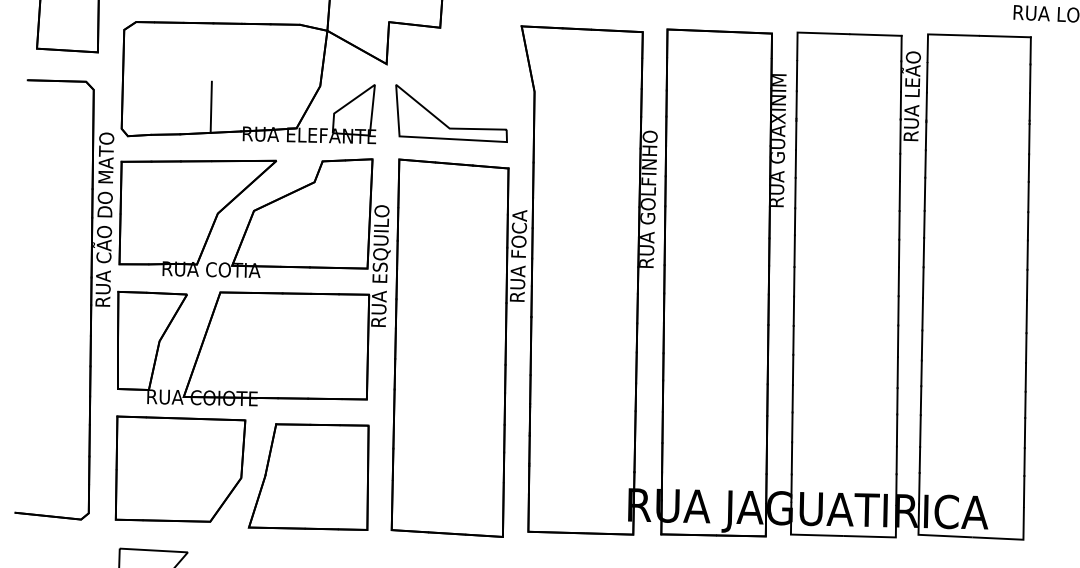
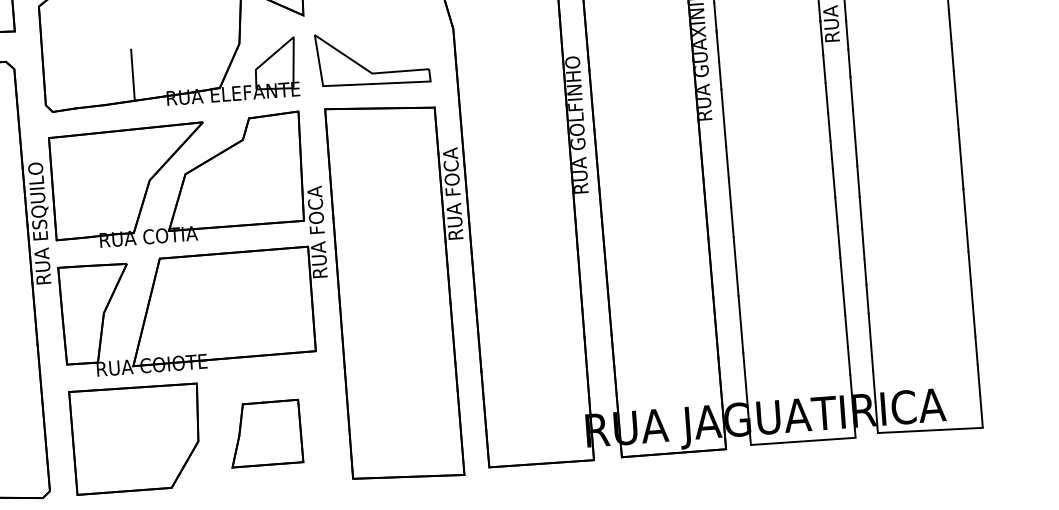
text: (103, 197) -> (34, 175), RUA CÃO DO MATO -> RUA ESQUILO
text: (381, 243) -> (315, 194), RUA ESQUILO -> RUA FOCA
part: (308, 476) -> (265, 433), size x0.6

